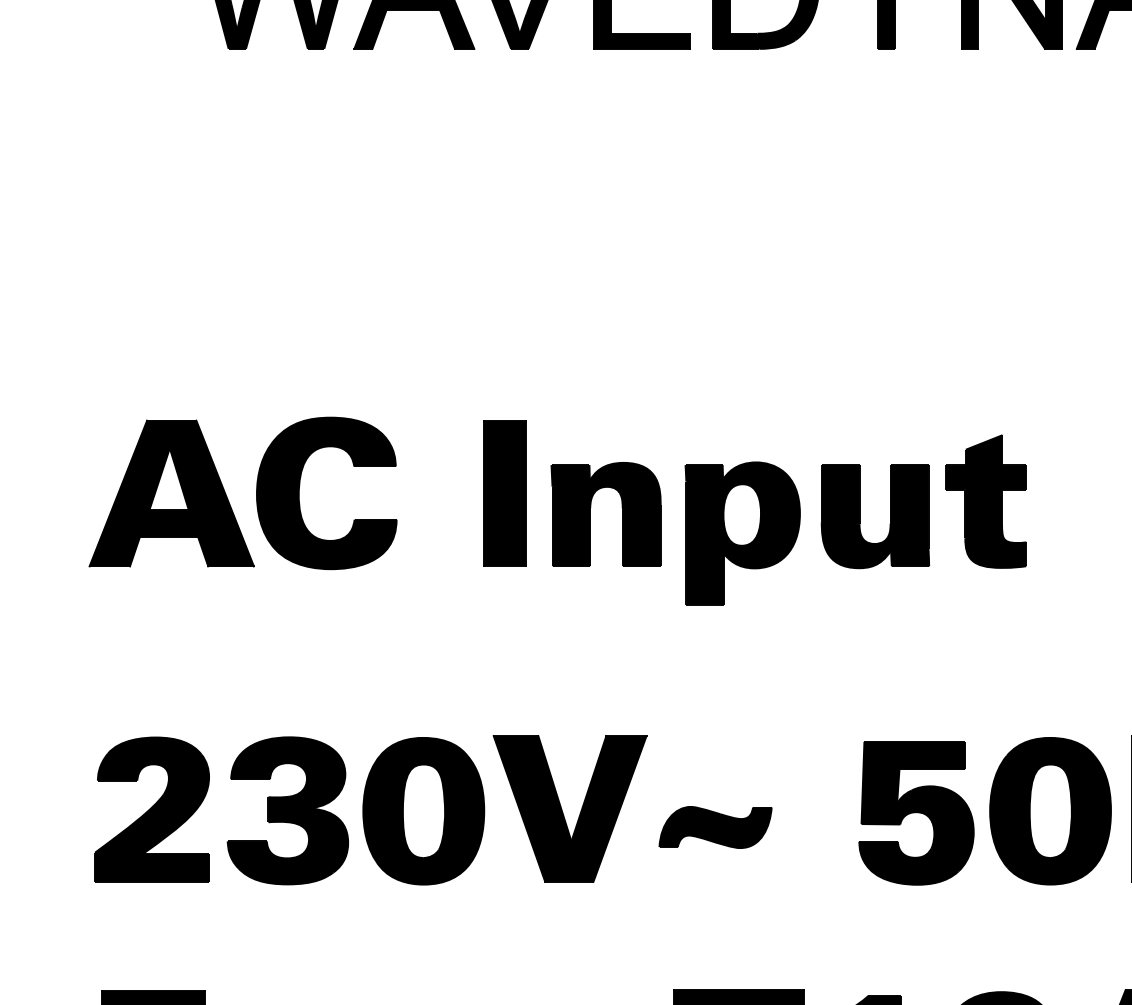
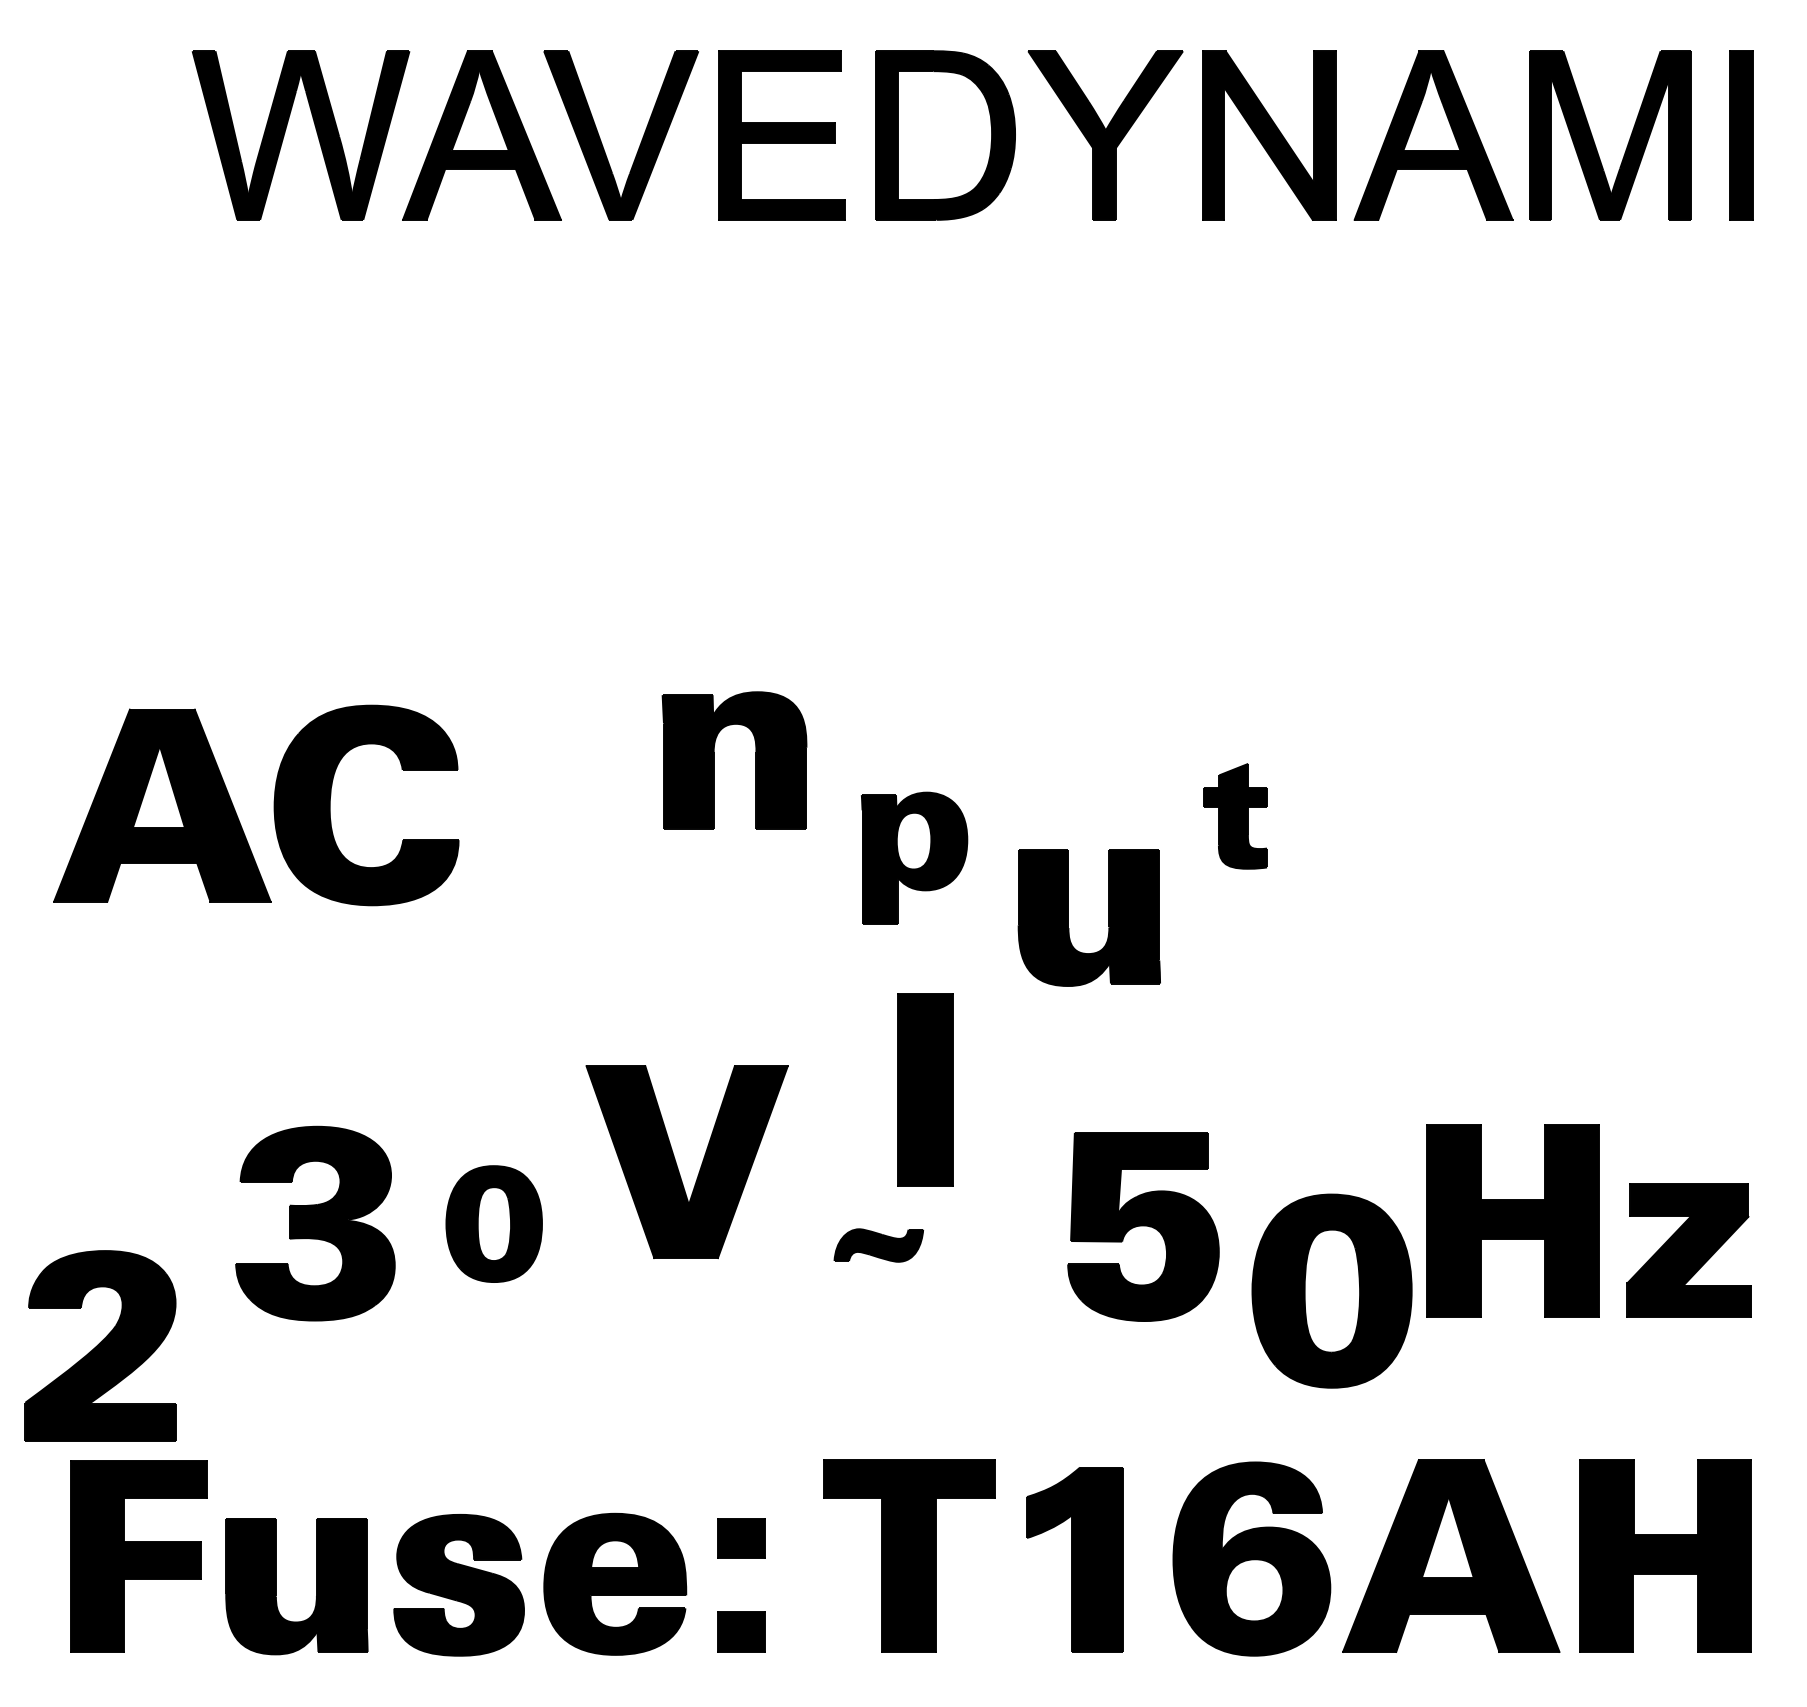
part: (505, 493) -> (925, 1089), moved
part: (986, 501) -> (1235, 816), size x0.6
part: (590, 514) -> (714, 760), moved
part: (859, 516) -> (1068, 917), moved
part: (742, 532) -> (914, 857), size x0.7
part: (152, 809) -> (100, 1345), moved
part: (423, 810) -> (493, 1223), size x0.6
part: (562, 810) -> (677, 1164), moved
part: (1050, 810) -> (1331, 1290), moved
part: (715, 827) -> (878, 1245), size x0.6

